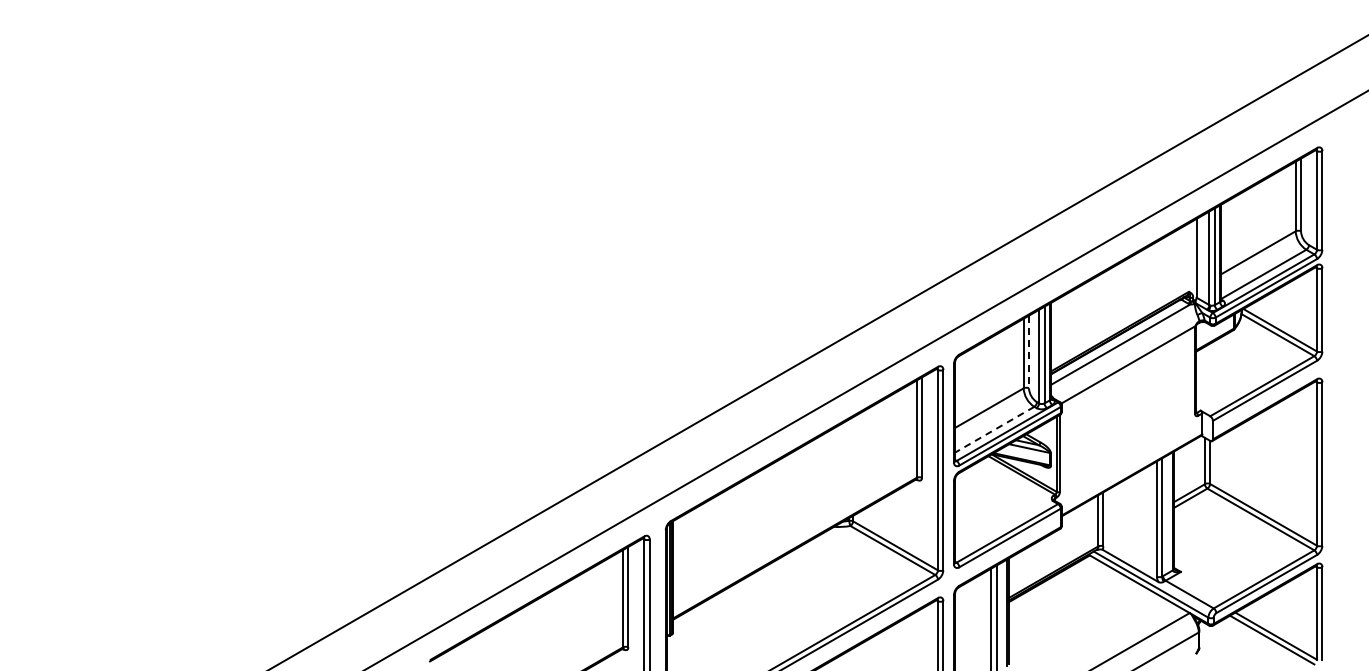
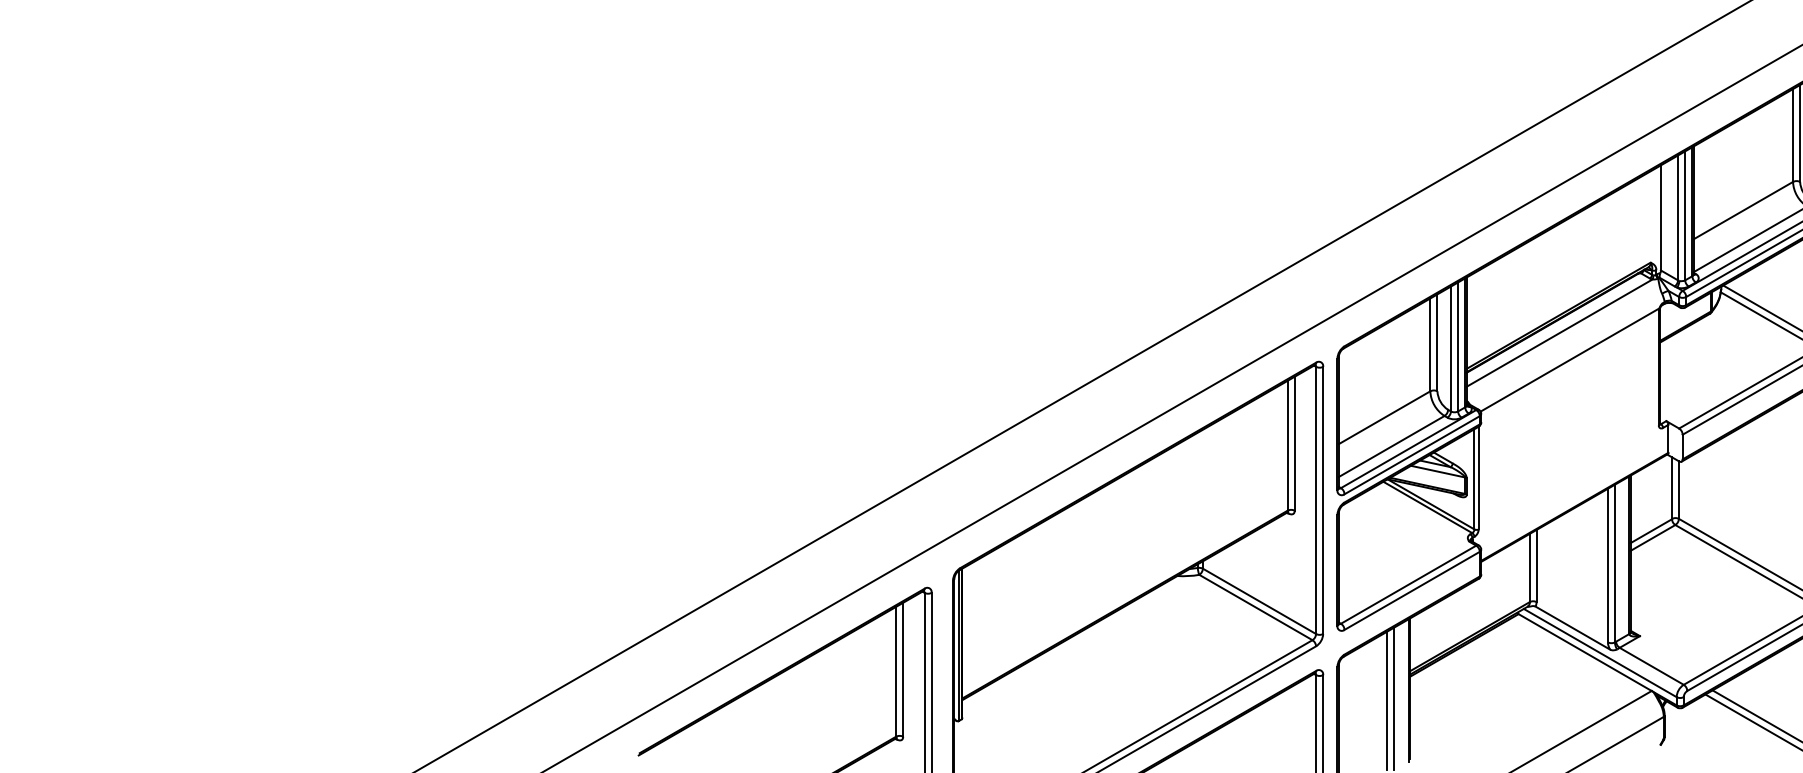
line: (1029, 352) -> (1438, 343), dashed -> solid
line: (994, 429) -> (1391, 446), dashed -> solid

